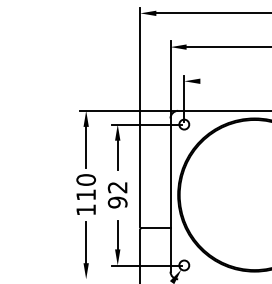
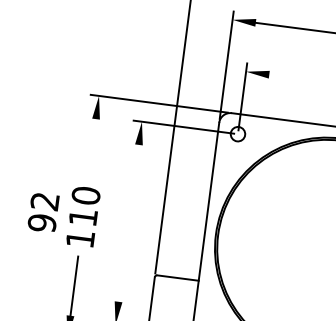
line: (86, 146) -> (92, 147), removed
line: (117, 154) -> (136, 164), removed
text: (117, 195) -> (43, 212), moved
line: (117, 234) -> (121, 280), removed

